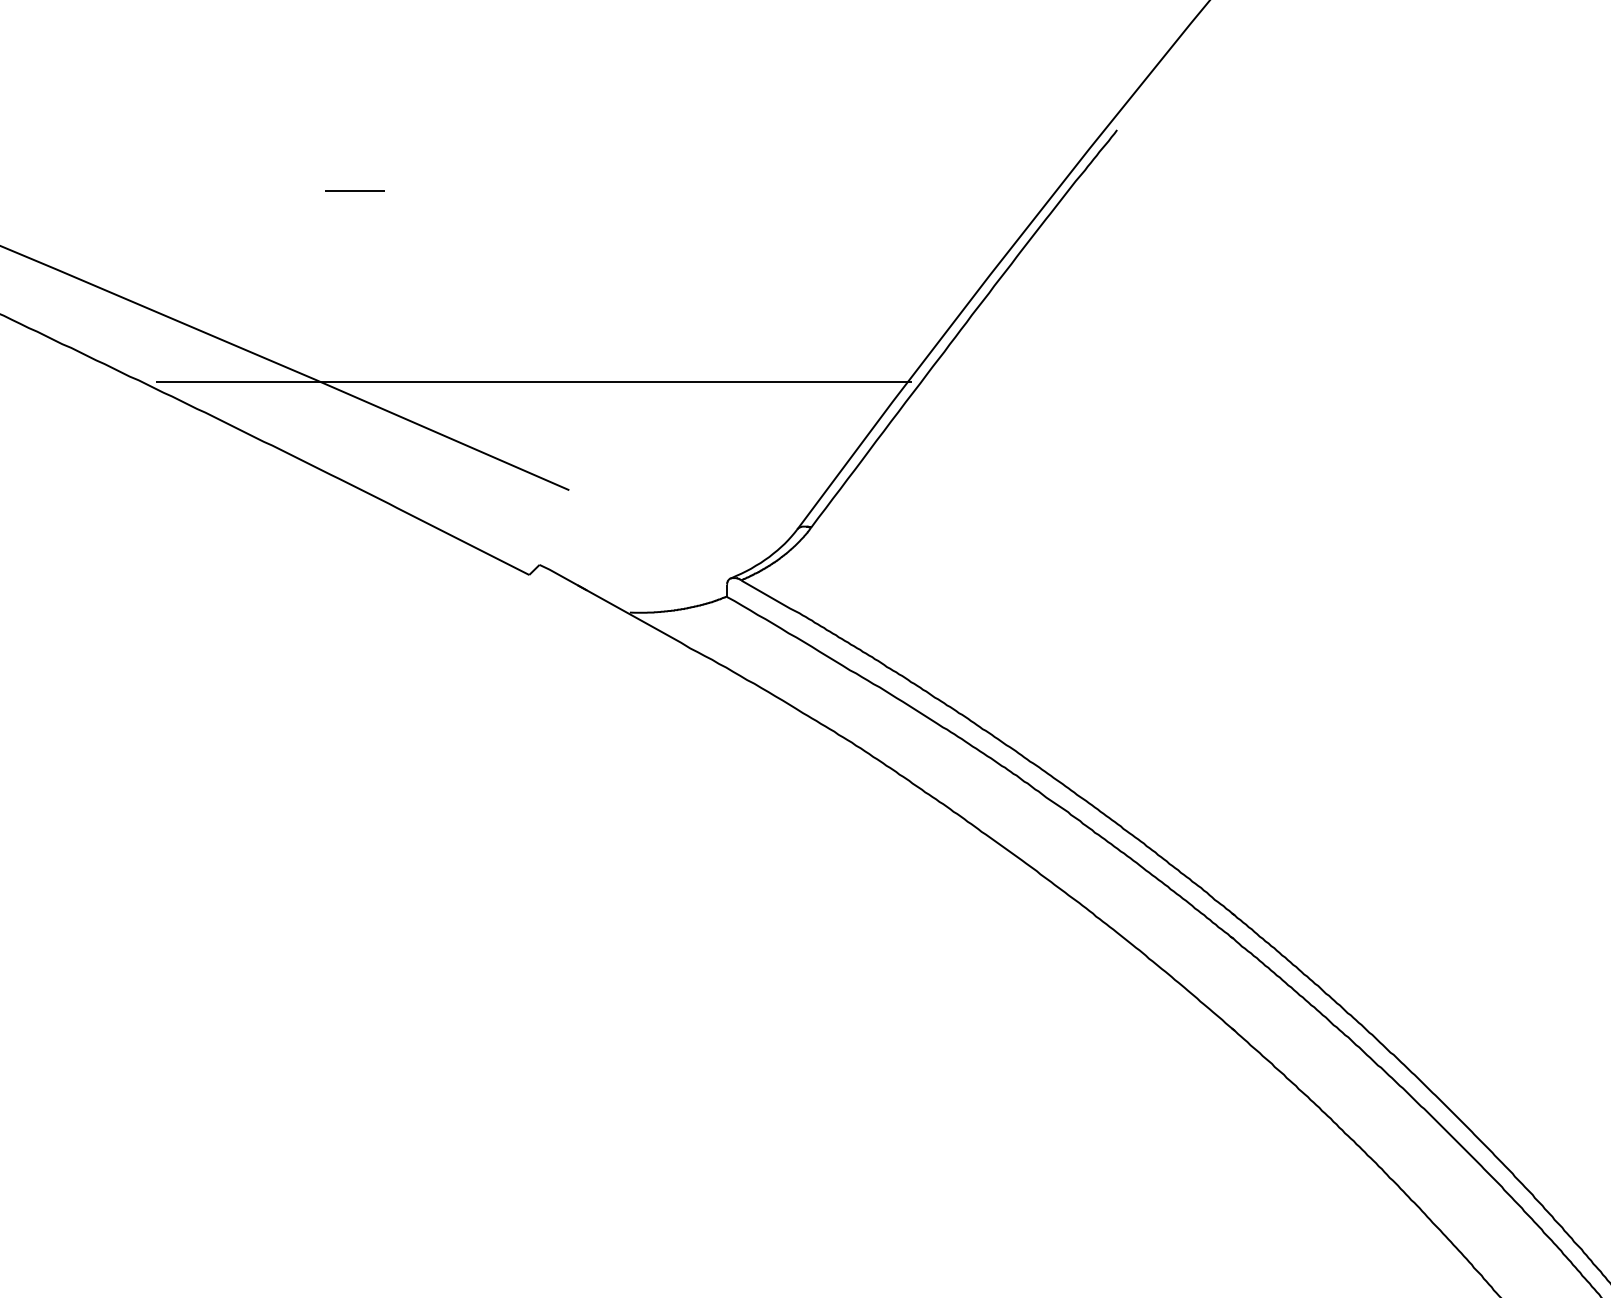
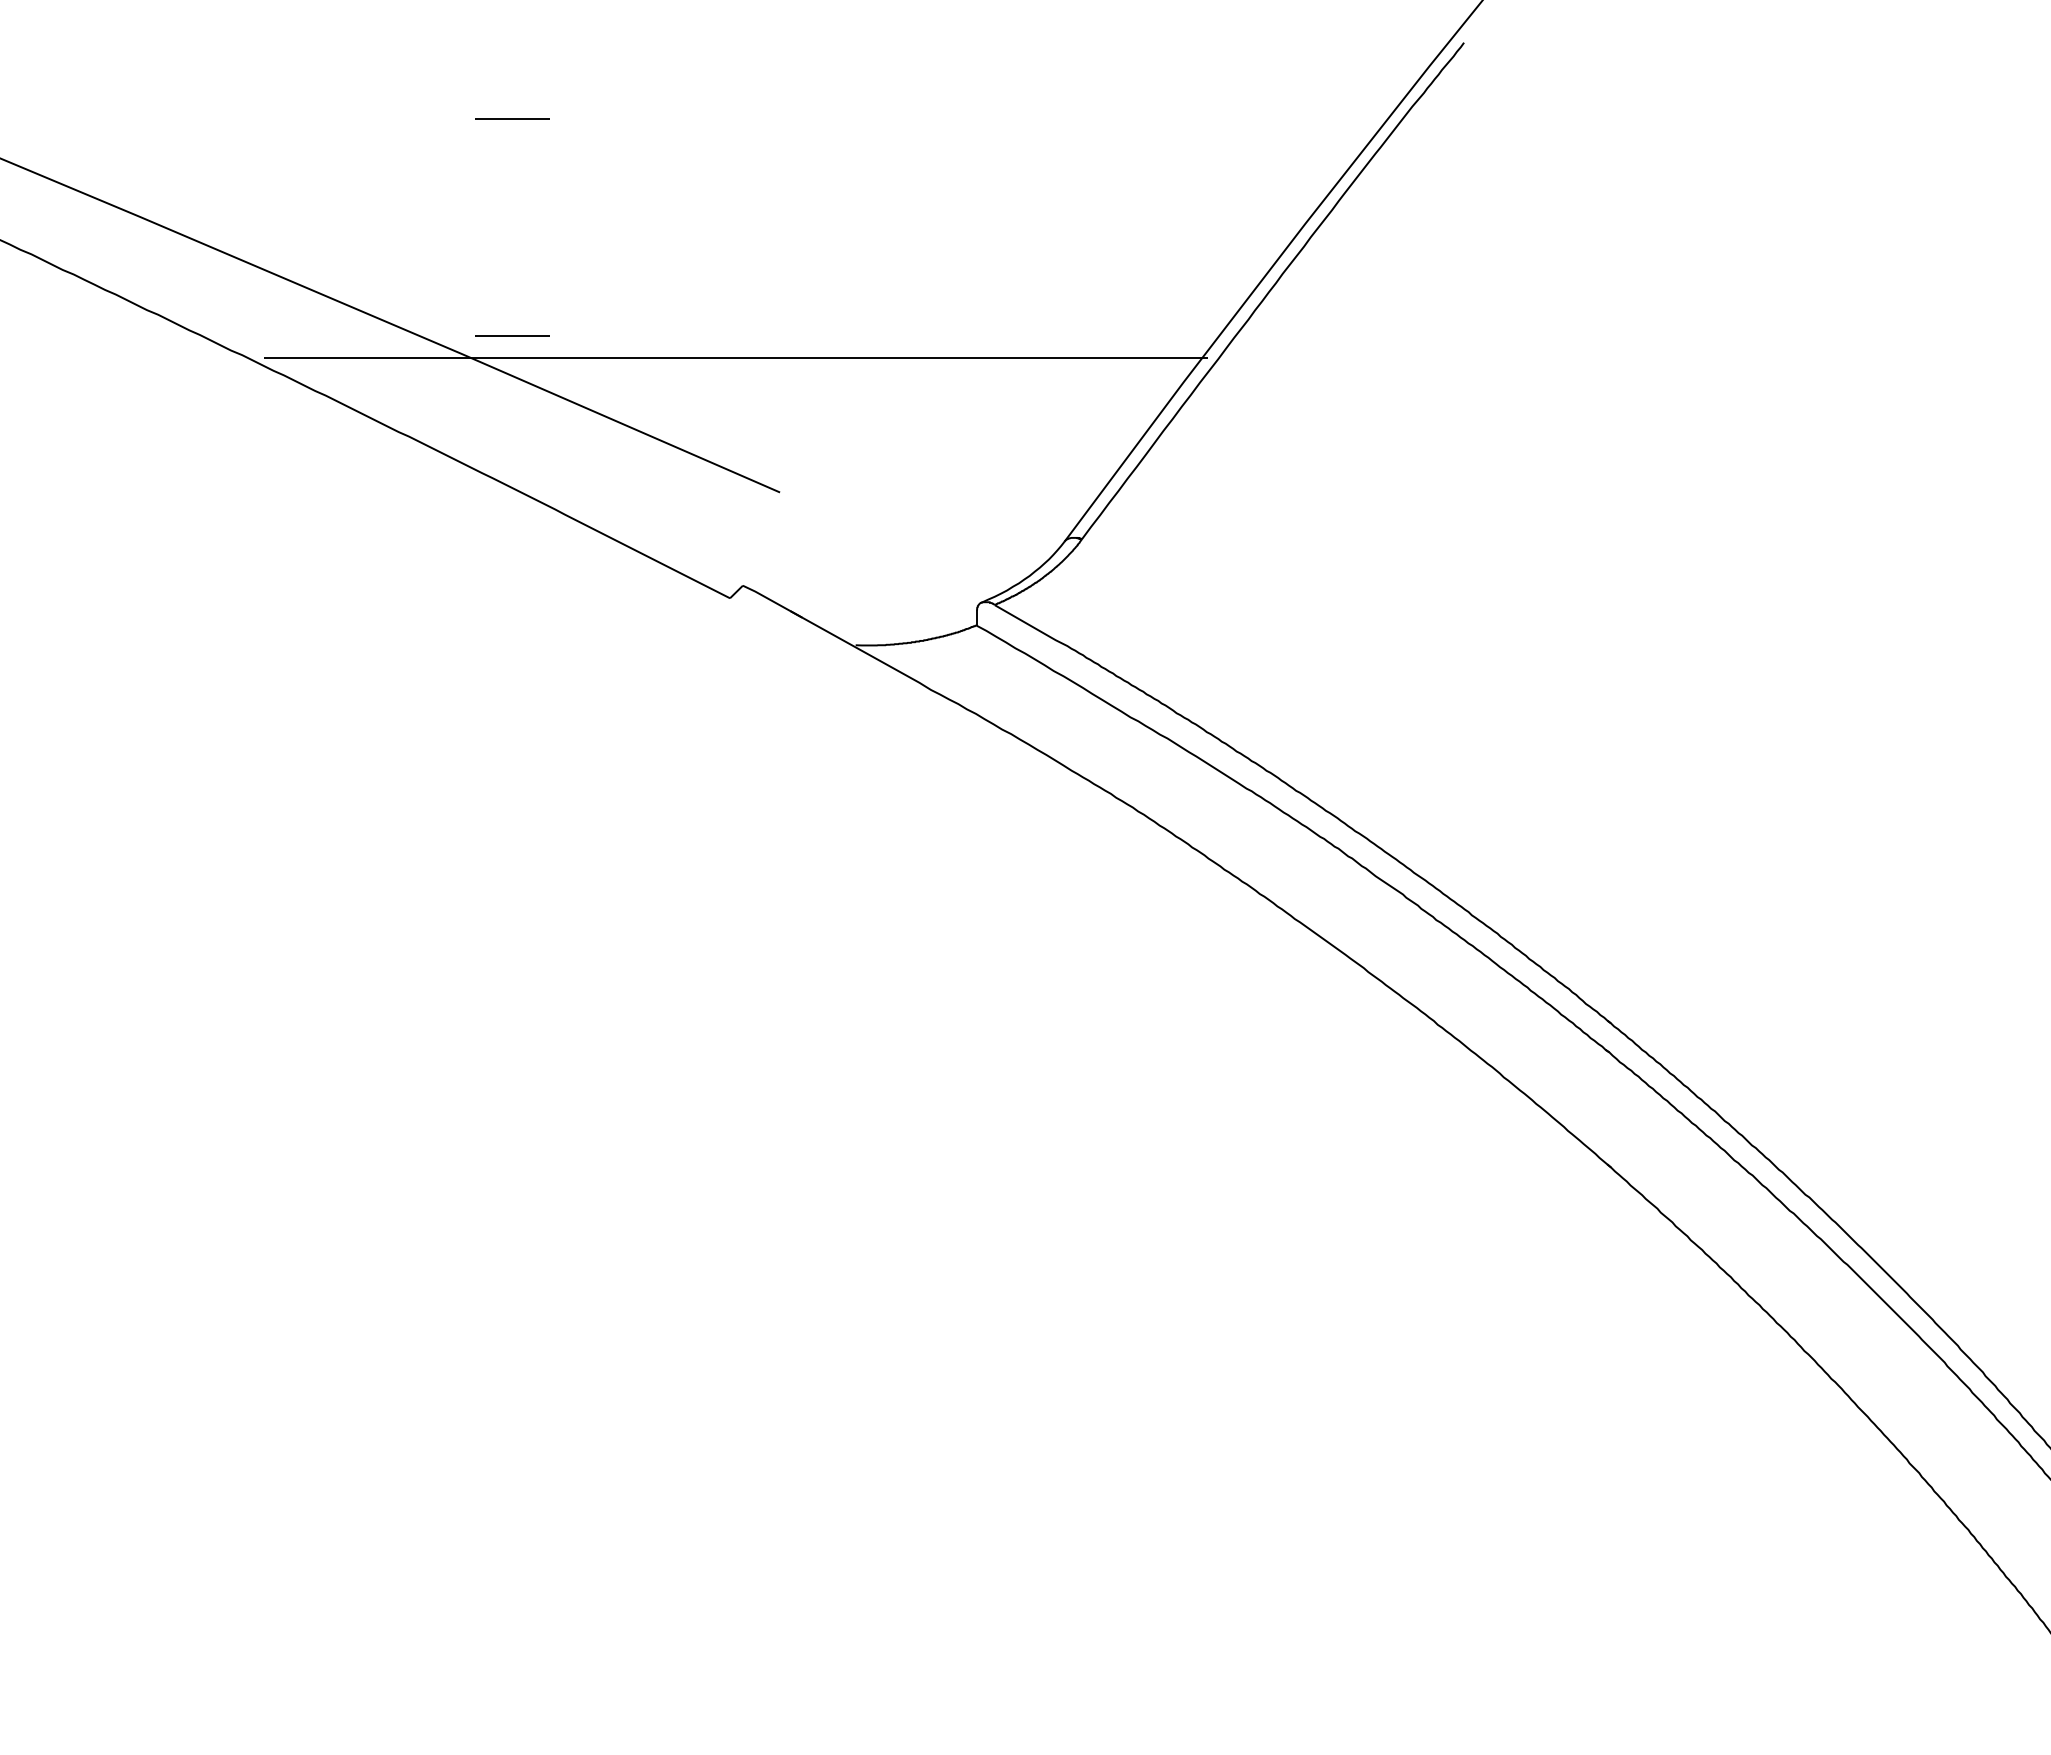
line: (355, 364) -> (512, 335), added

